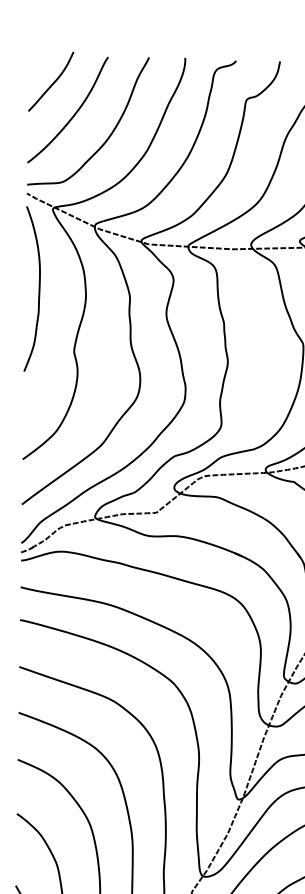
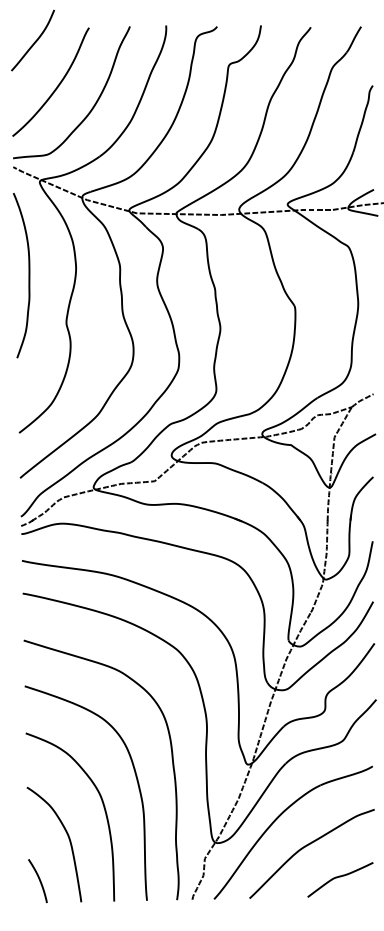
curve: (52, 82) -> (34, 41), moved
curve: (38, 289) -> (28, 275), moved

